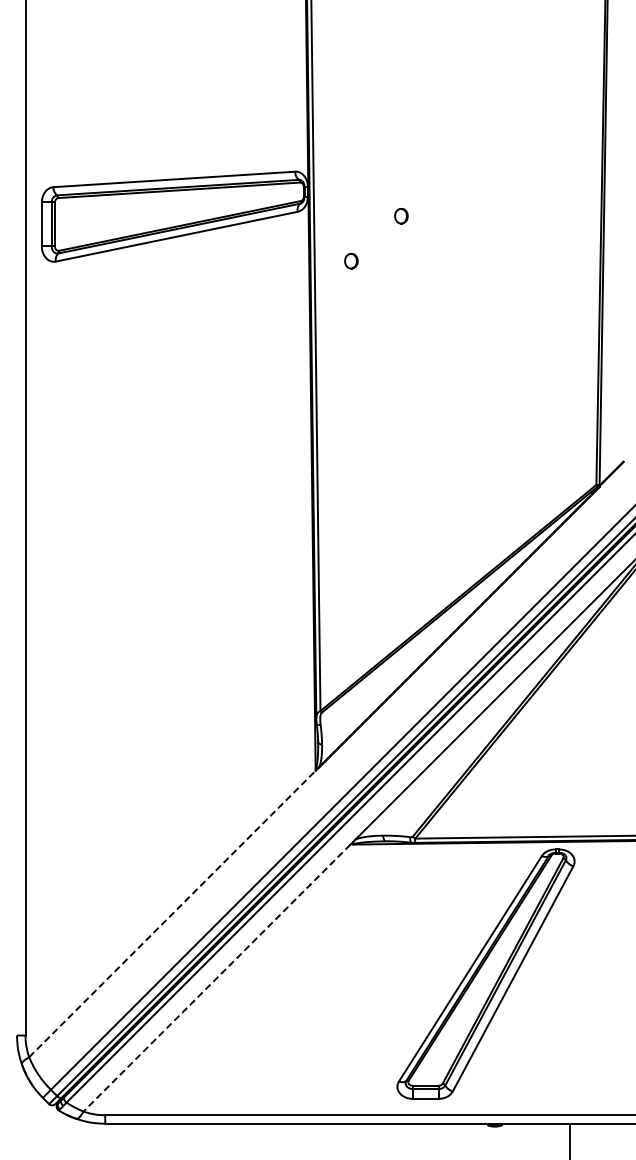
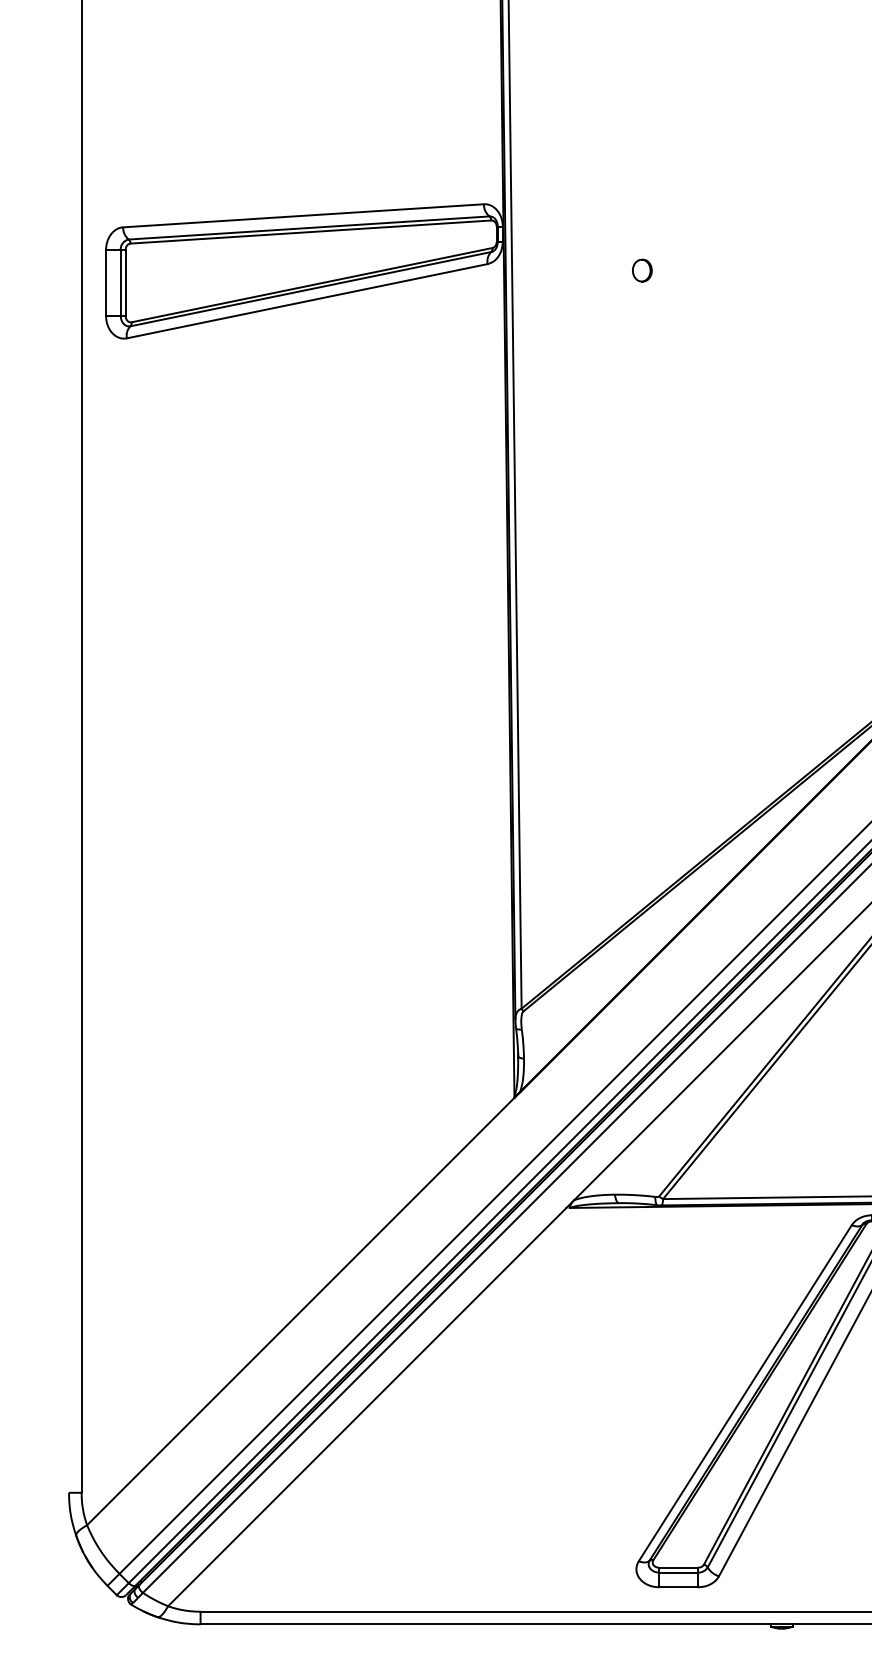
part: (351, 261) -> (567, 338), removed
line: (172, 914) -> (300, 1312), dashed -> solid
line: (216, 978) -> (366, 1407), dashed -> solid

